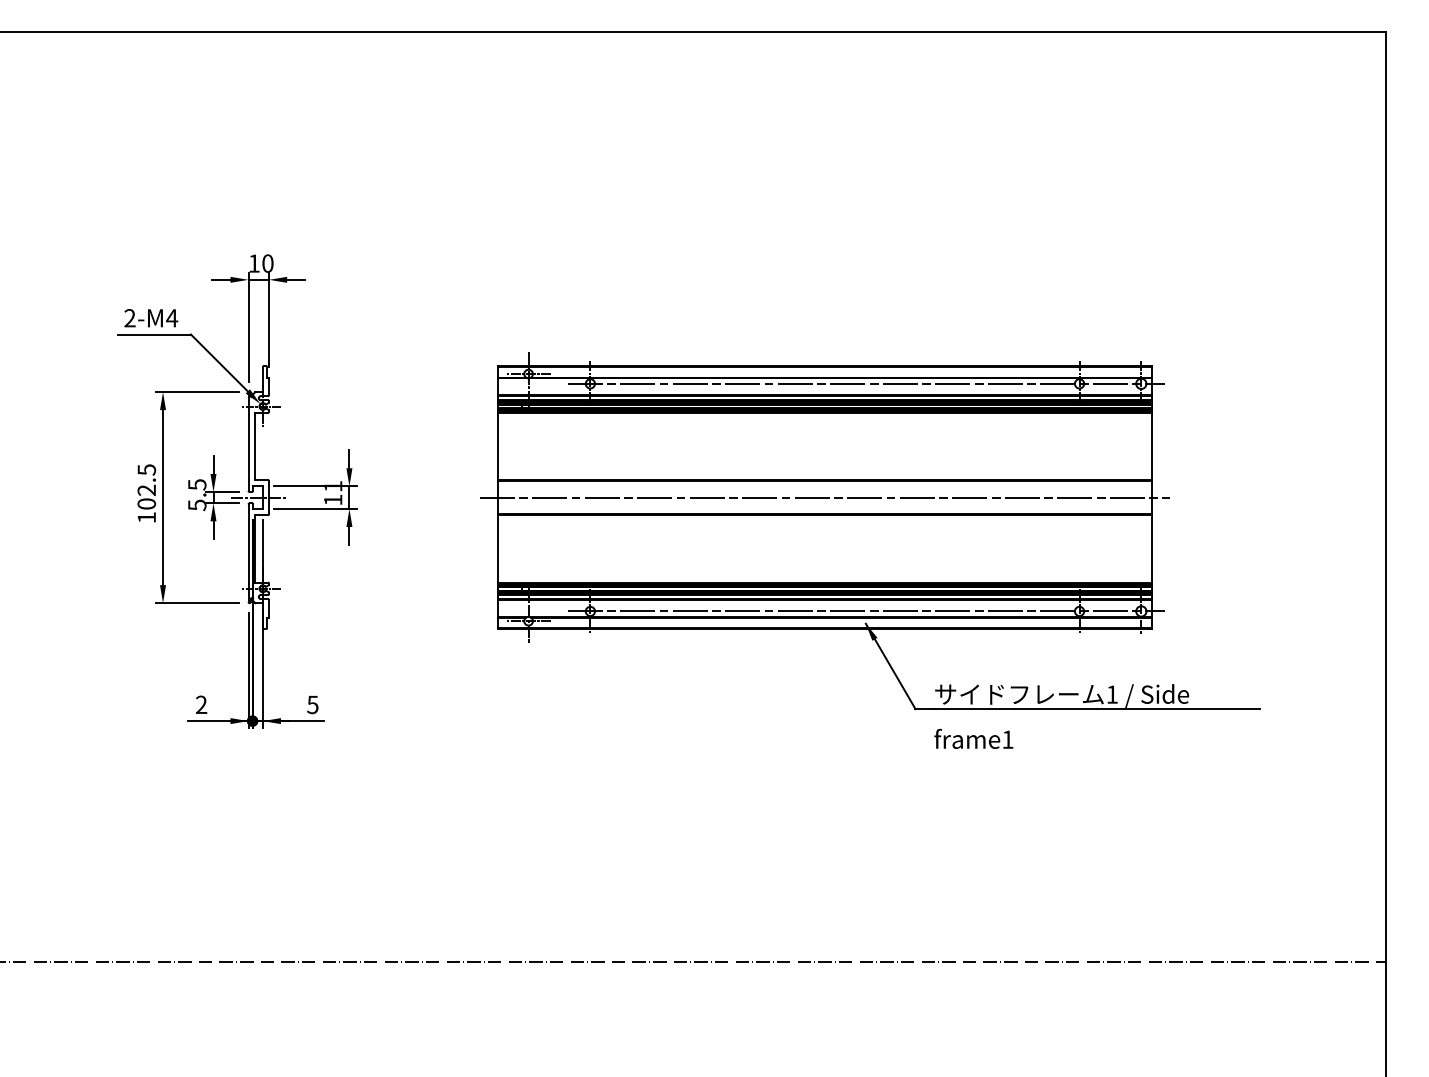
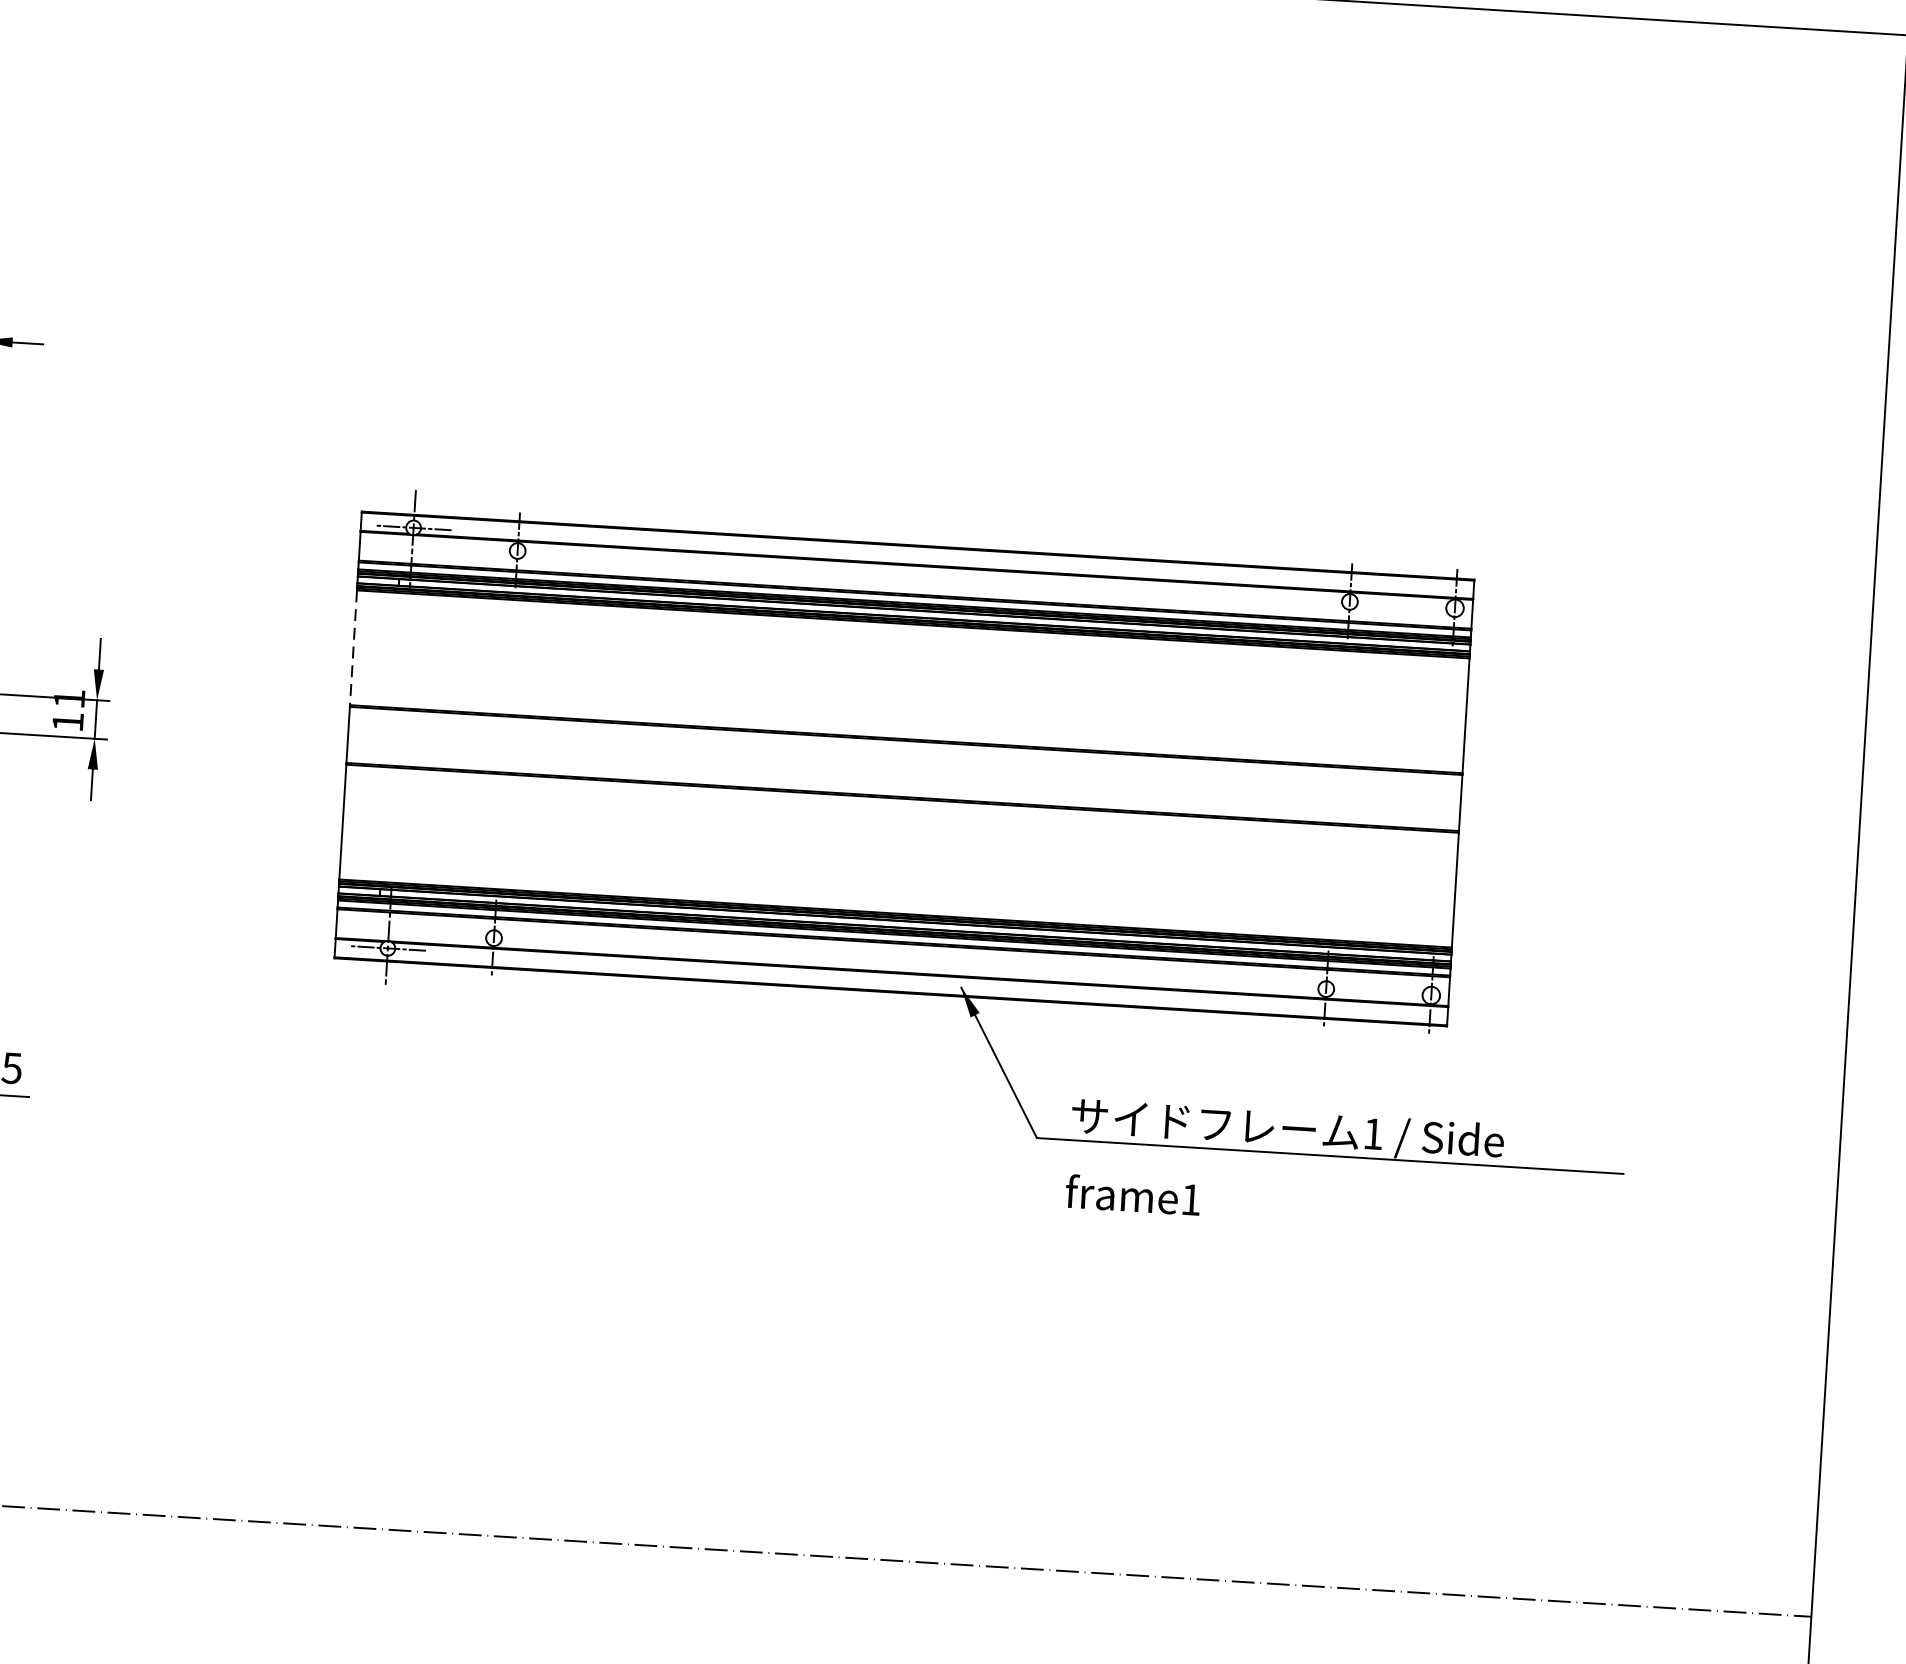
line: (865, 383) -> (985, 579), removed
line: (497, 446) -> (353, 647), solid -> dashed
line: (824, 497) -> (904, 768), removed
line: (865, 611) -> (962, 966), removed

